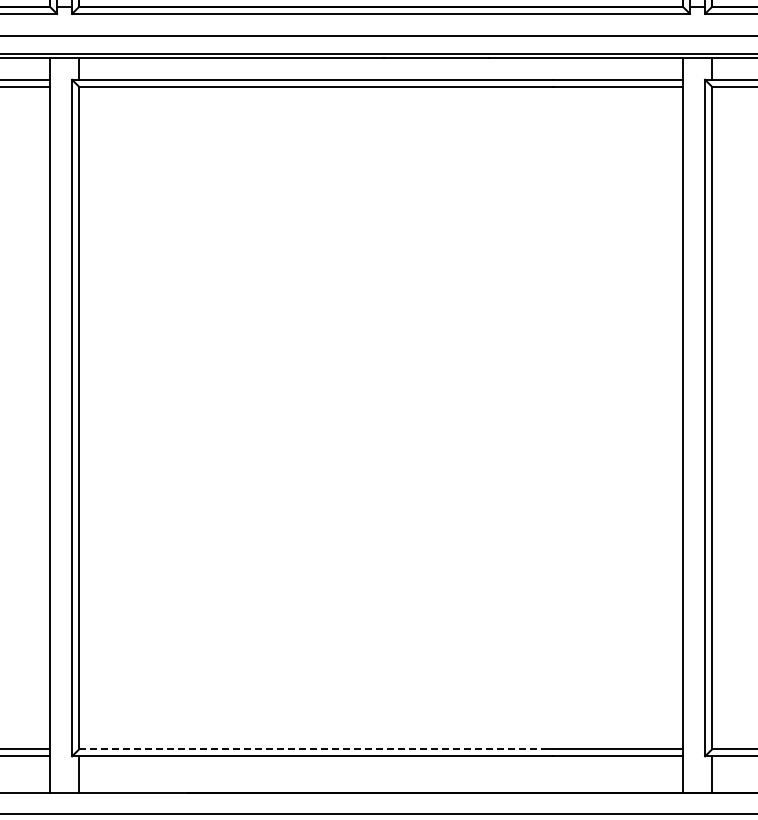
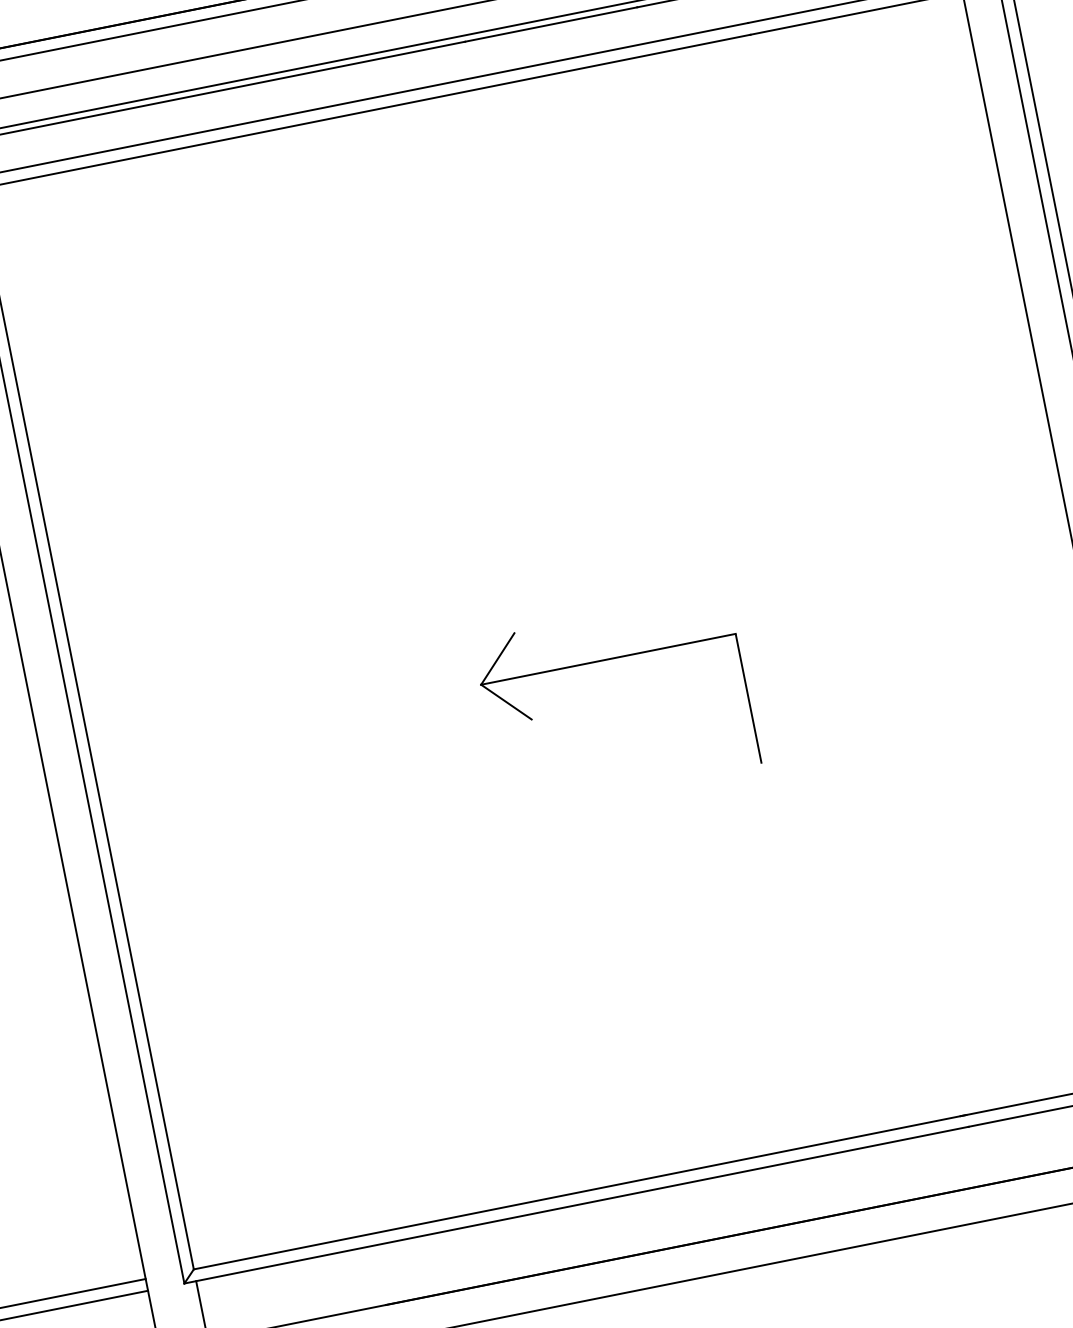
part: (395, 438) -> (608, 659), added
line: (316, 749) -> (580, 1192), dashed -> solid

